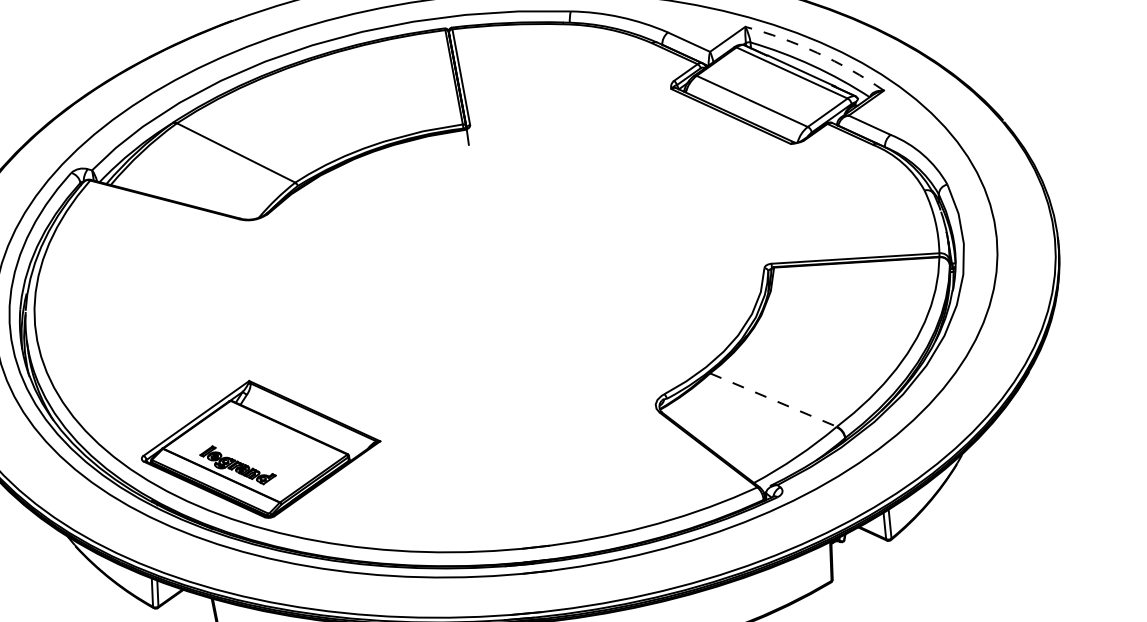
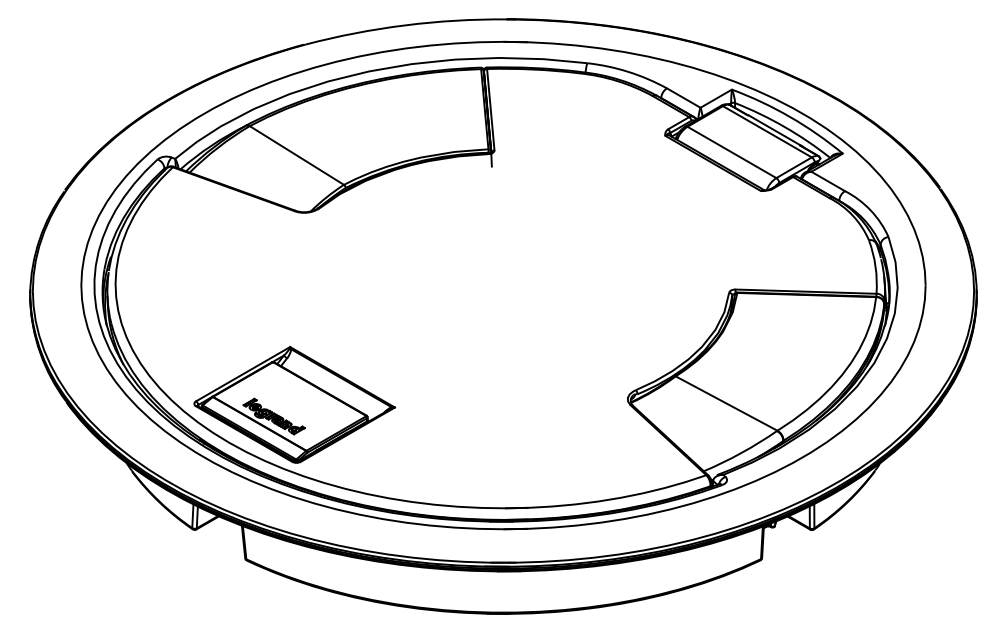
arc: (817, 52) -> (790, 116), dashed -> solid
line: (773, 400) -> (726, 403), dashed -> solid

